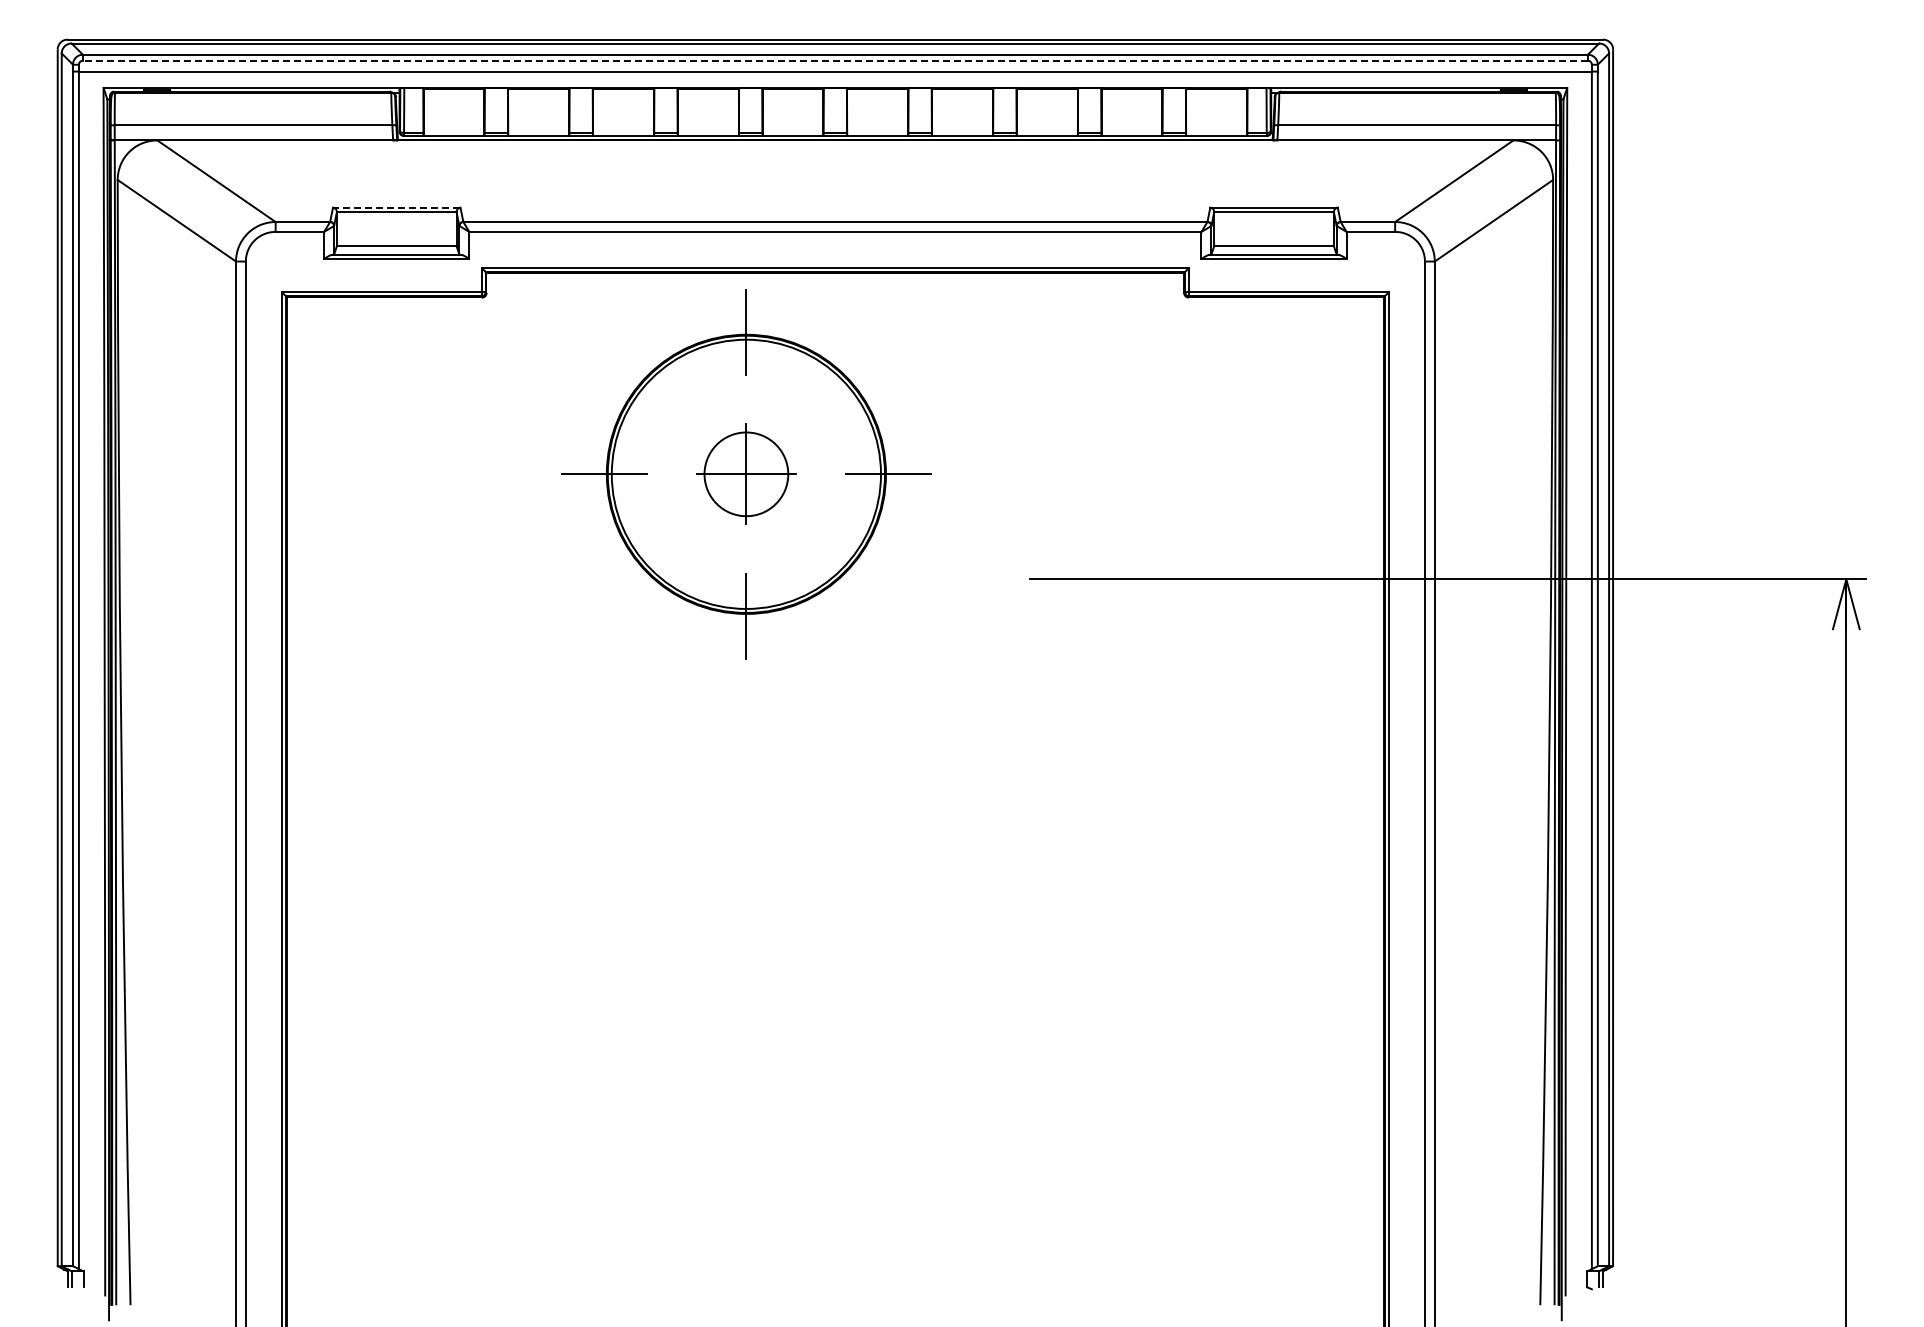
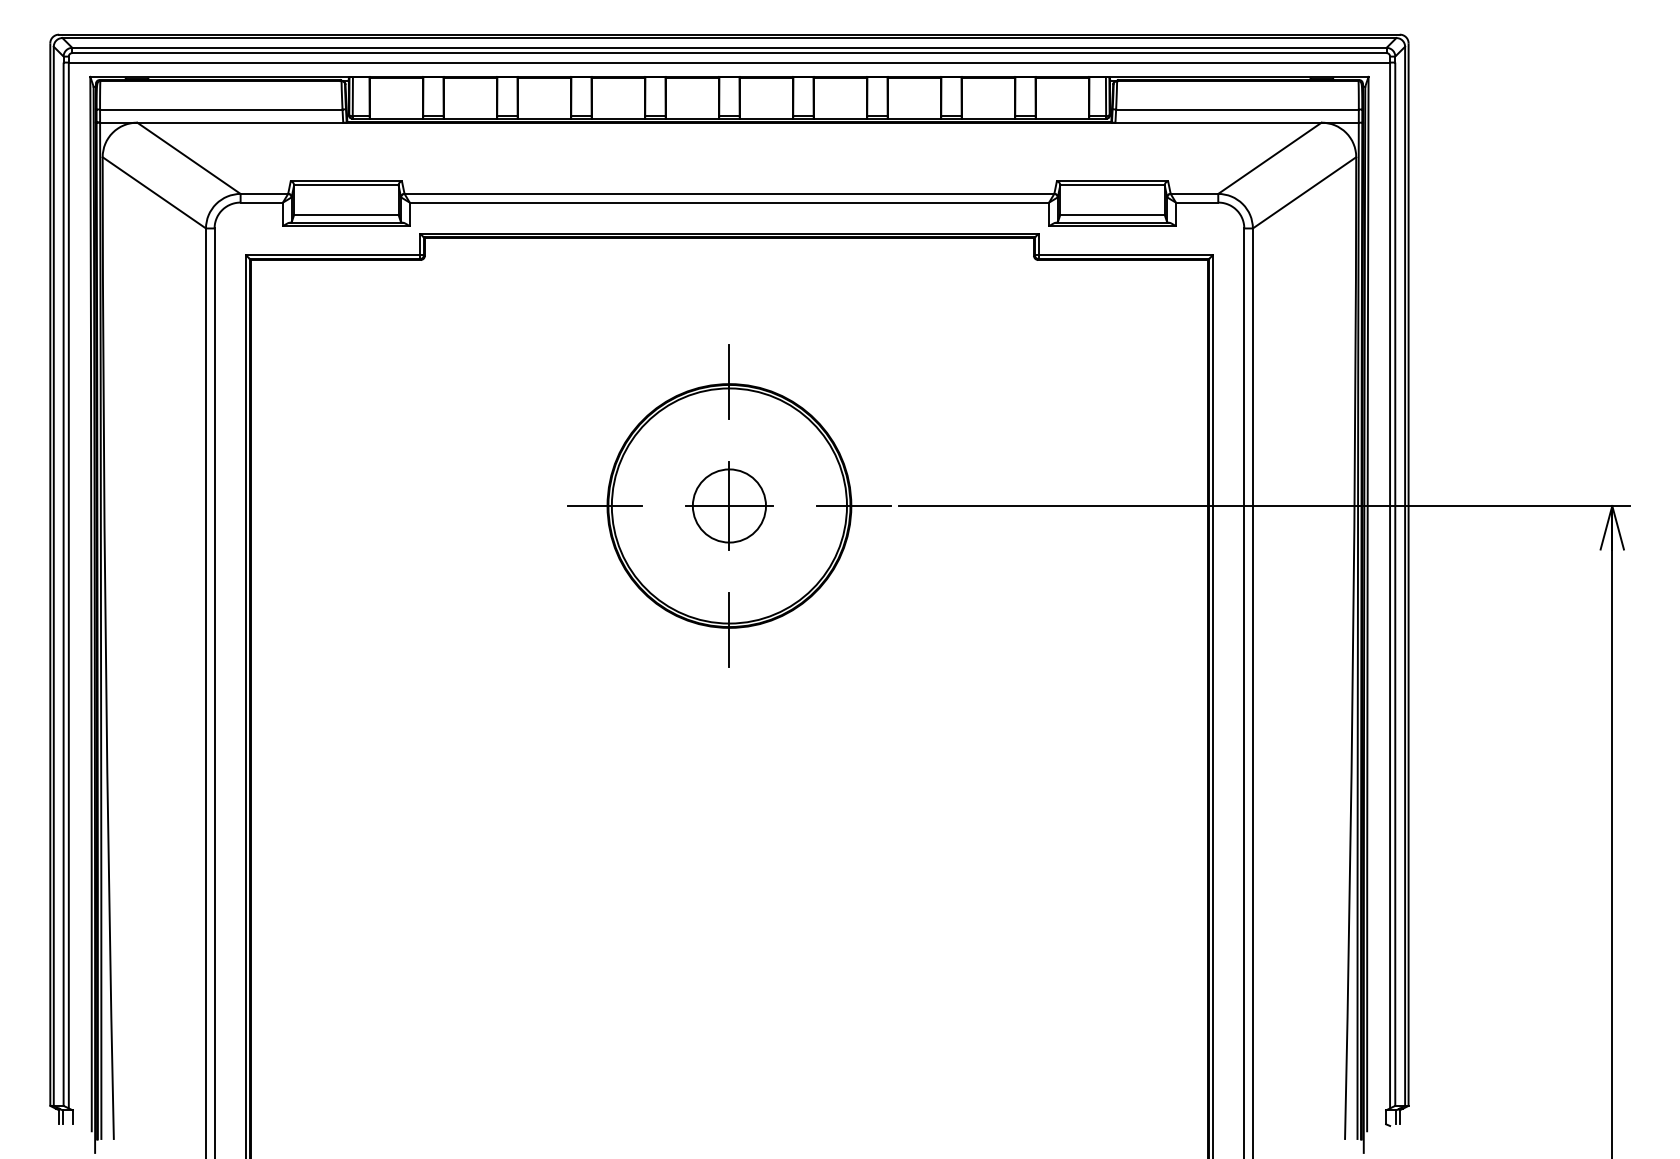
line: (834, 60) -> (728, 52), dashed -> solid
line: (396, 207) -> (346, 181), dashed -> solid
part: (746, 474) -> (729, 506), moved

